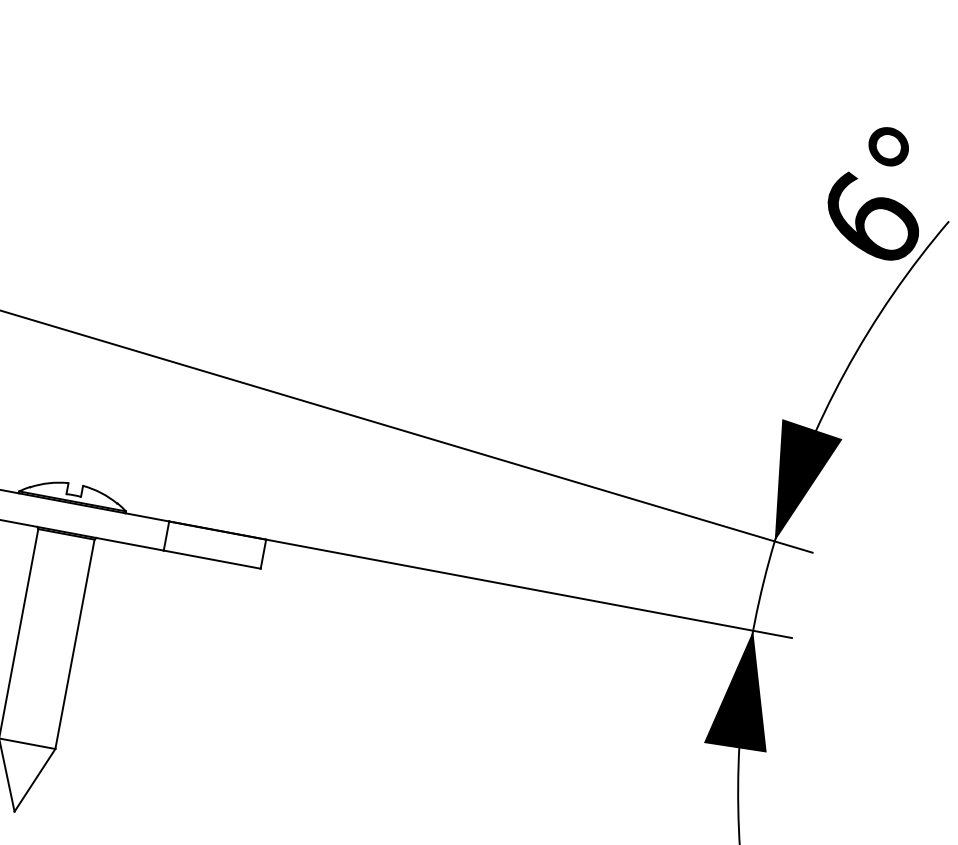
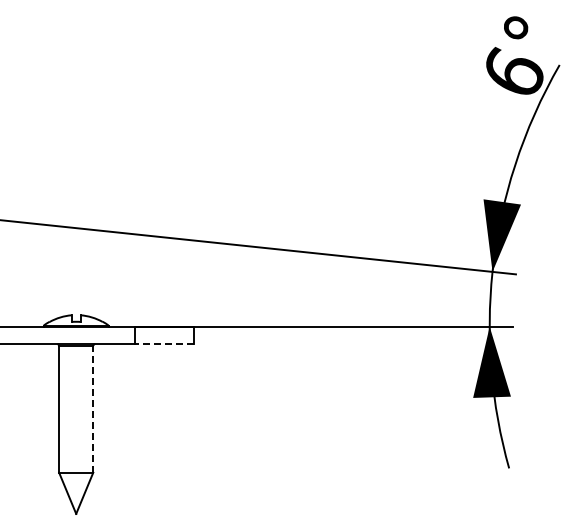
line: (212, 559) -> (164, 344), solid -> dashed
line: (75, 645) -> (93, 409), solid -> dashed

